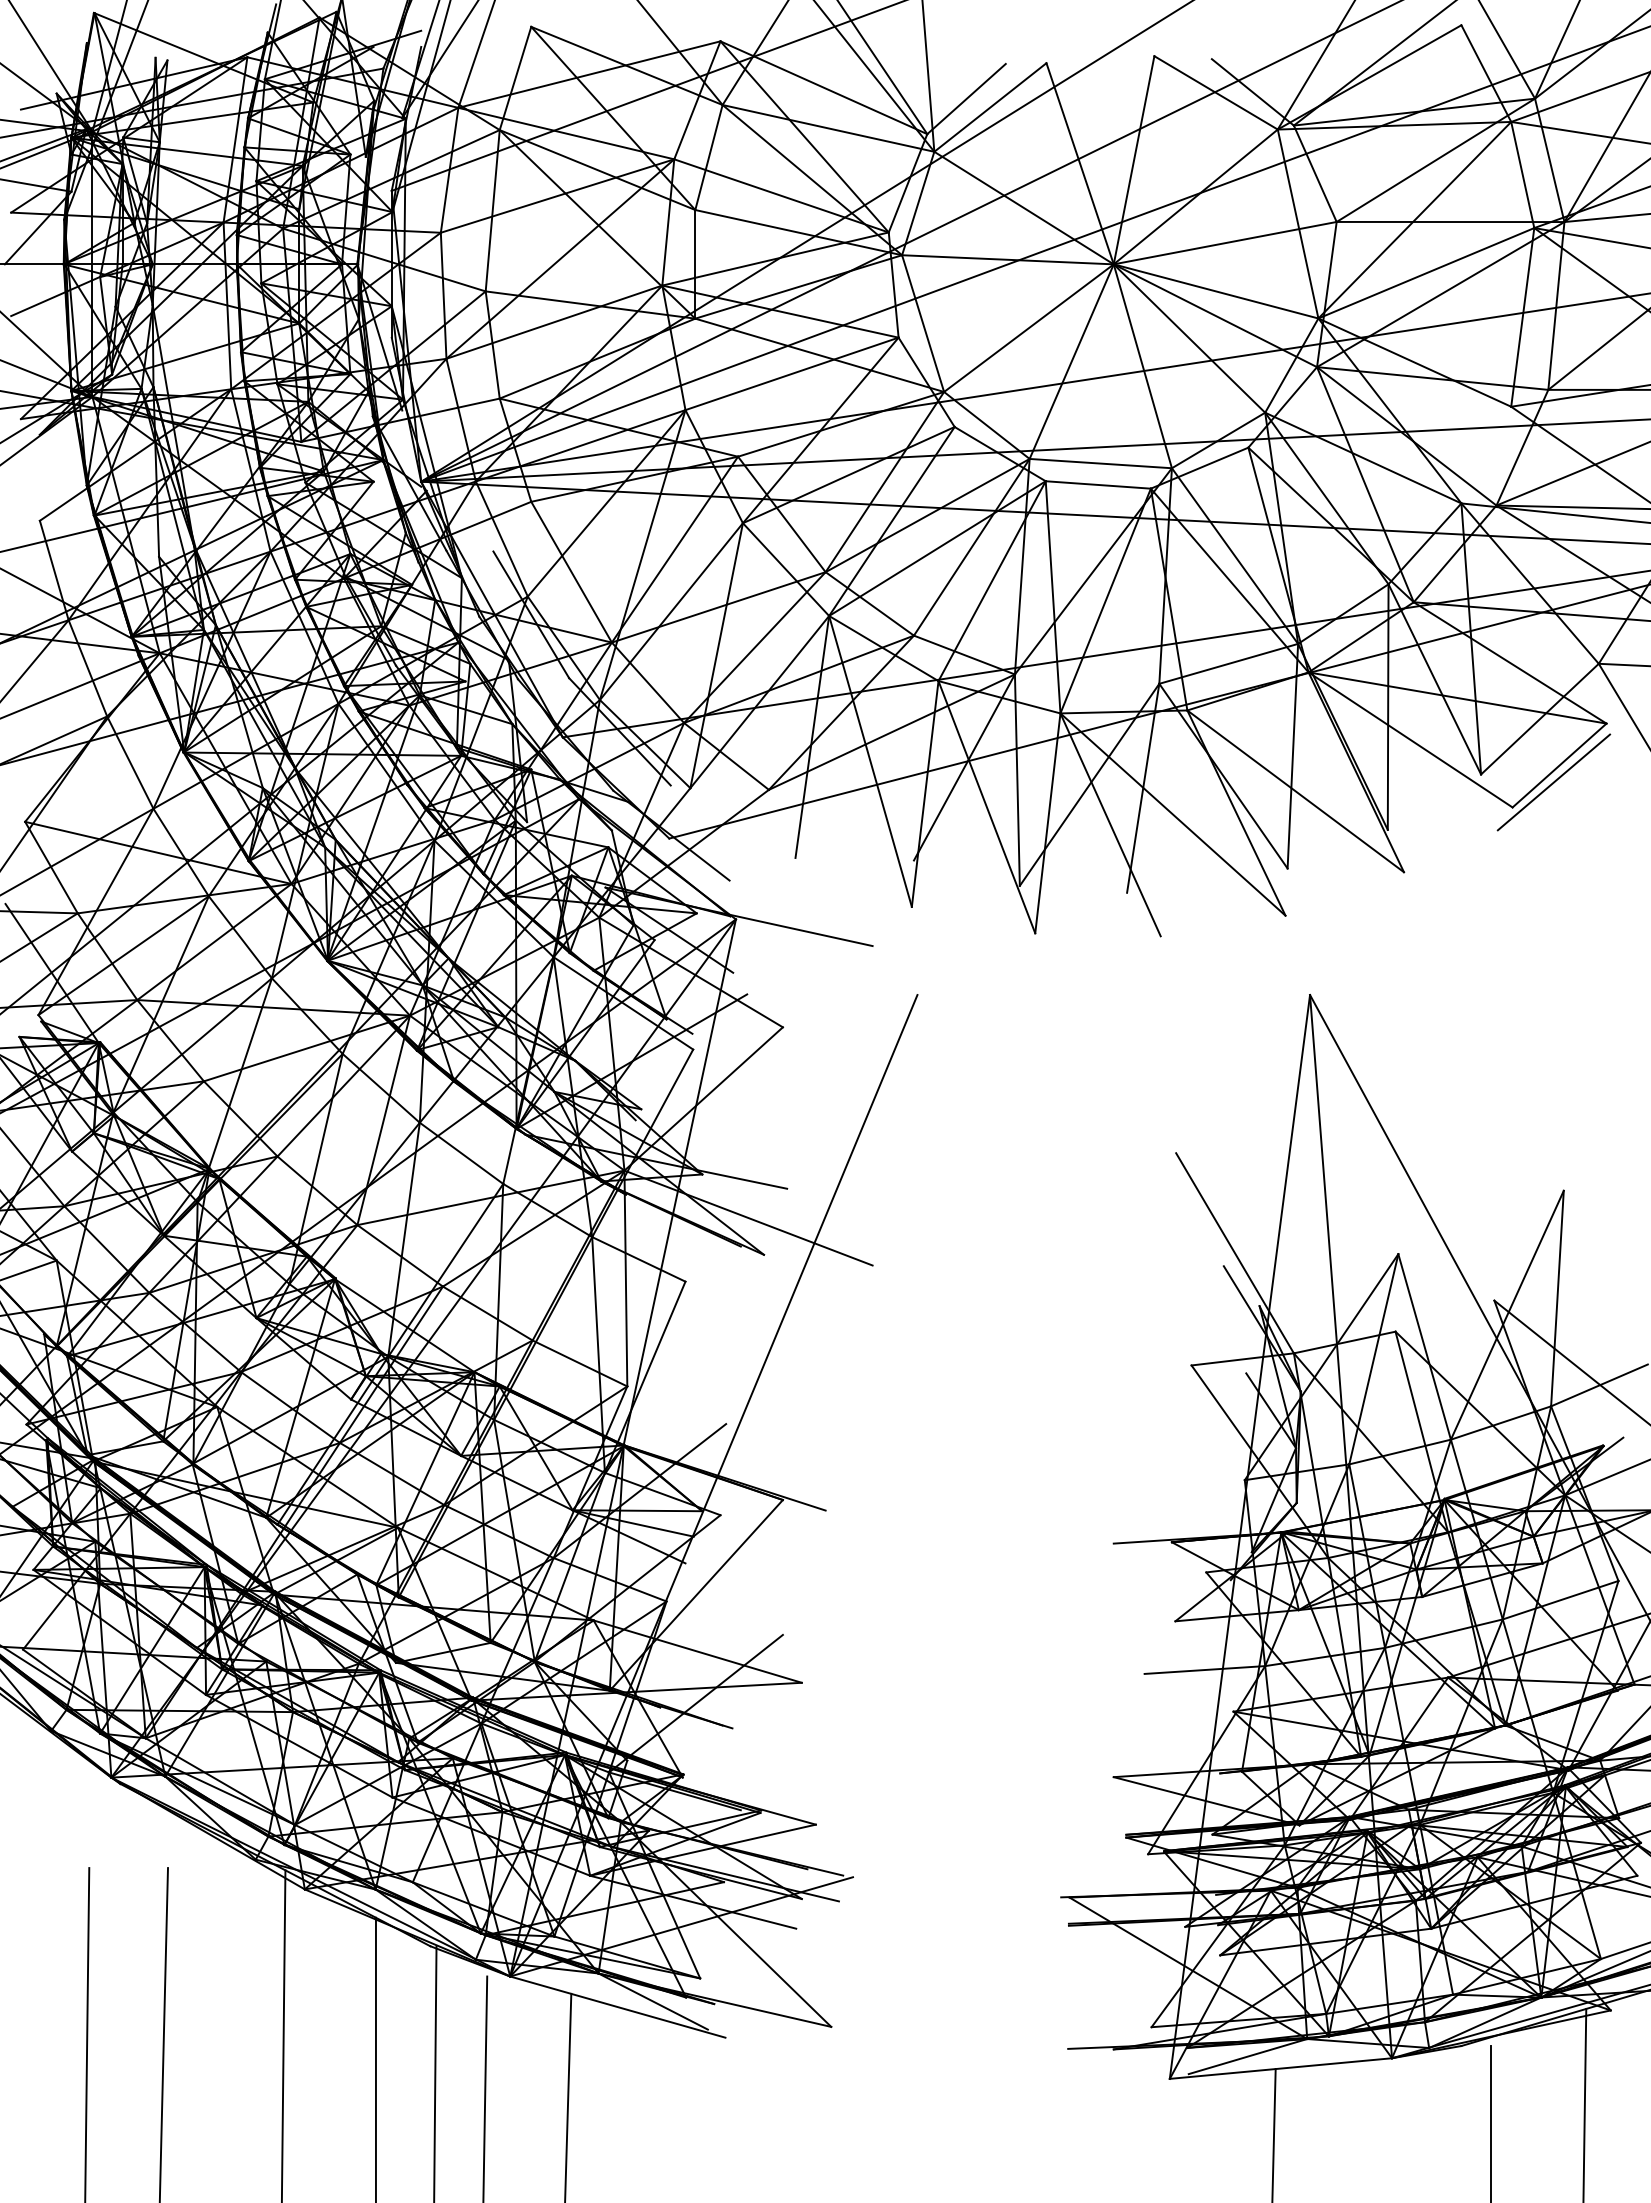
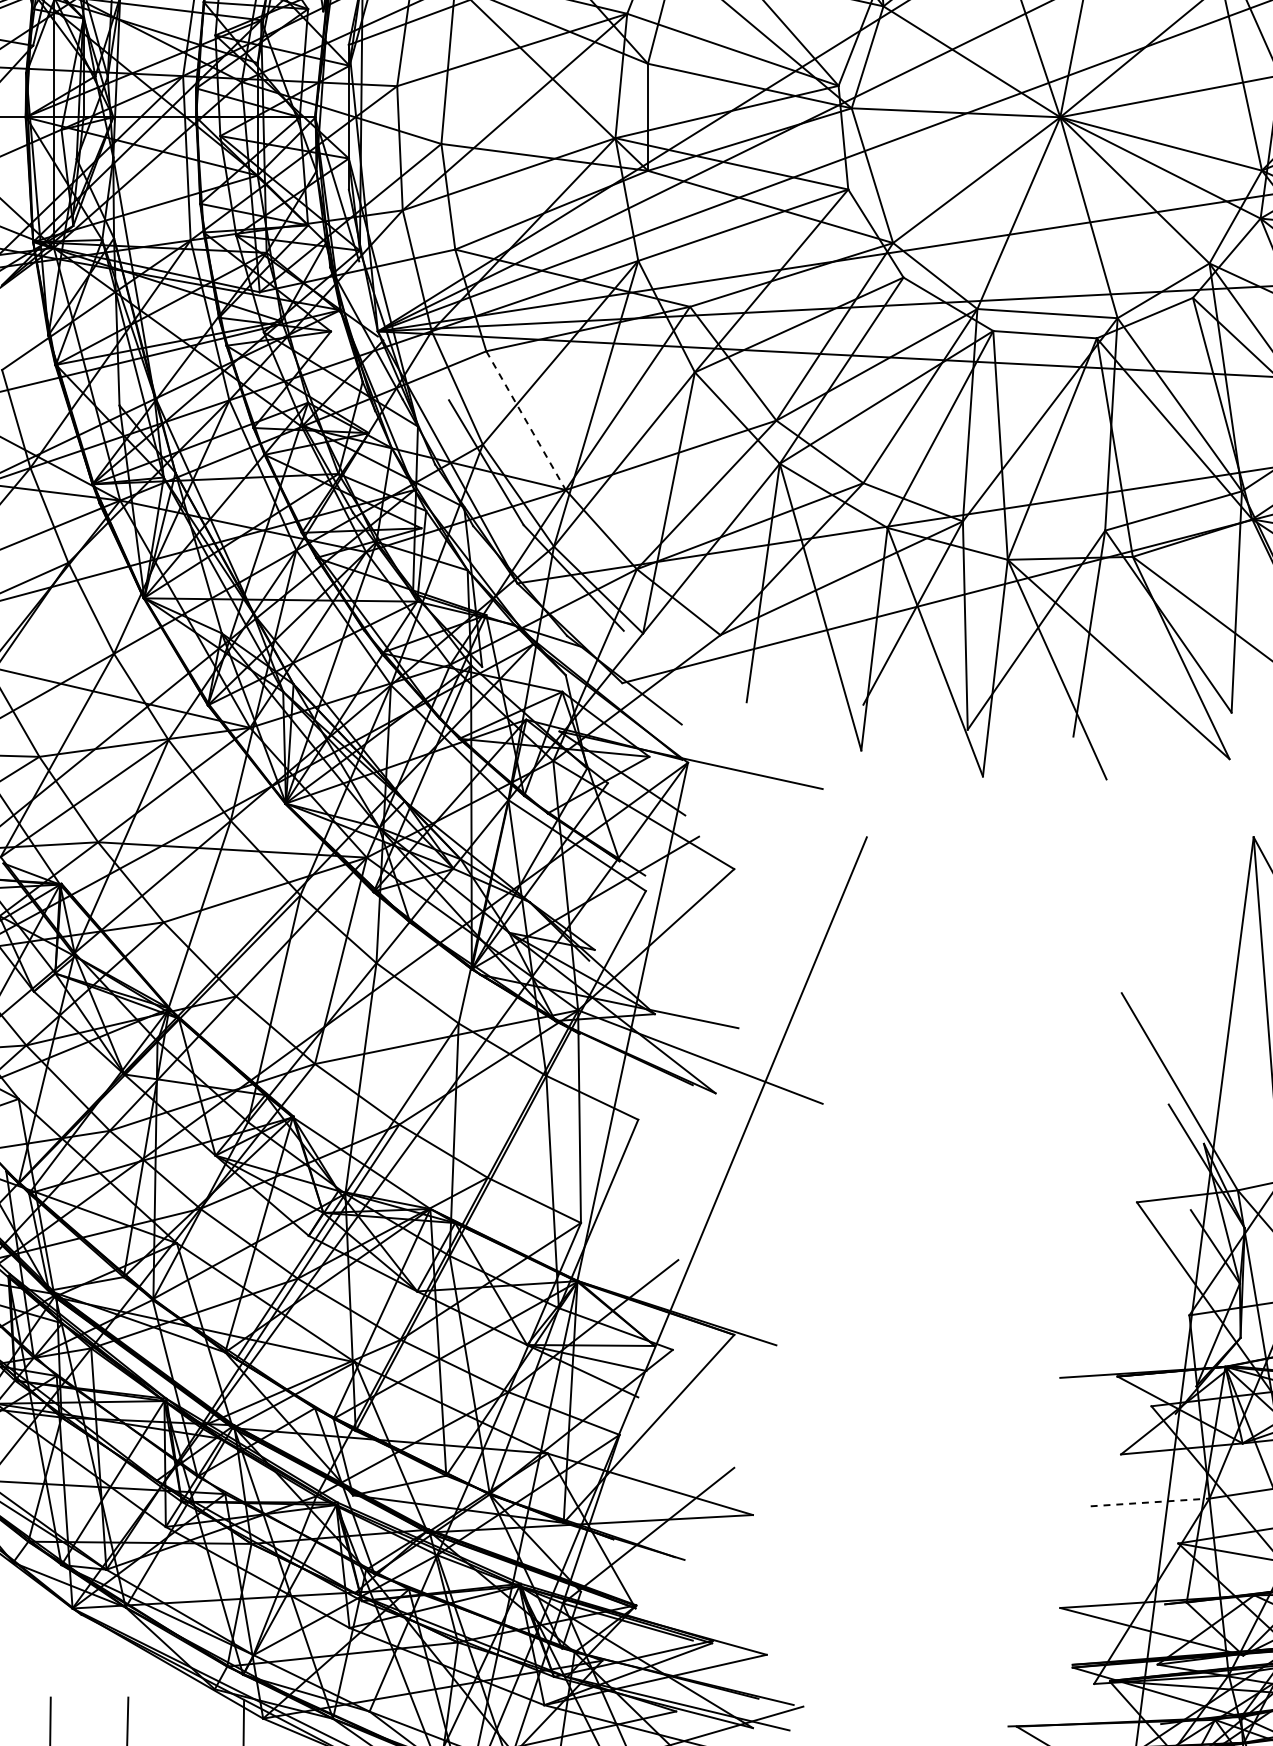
line: (571, 572) -> (525, 420), solid -> dashed
line: (1205, 1669) -> (1150, 1501), solid -> dashed

